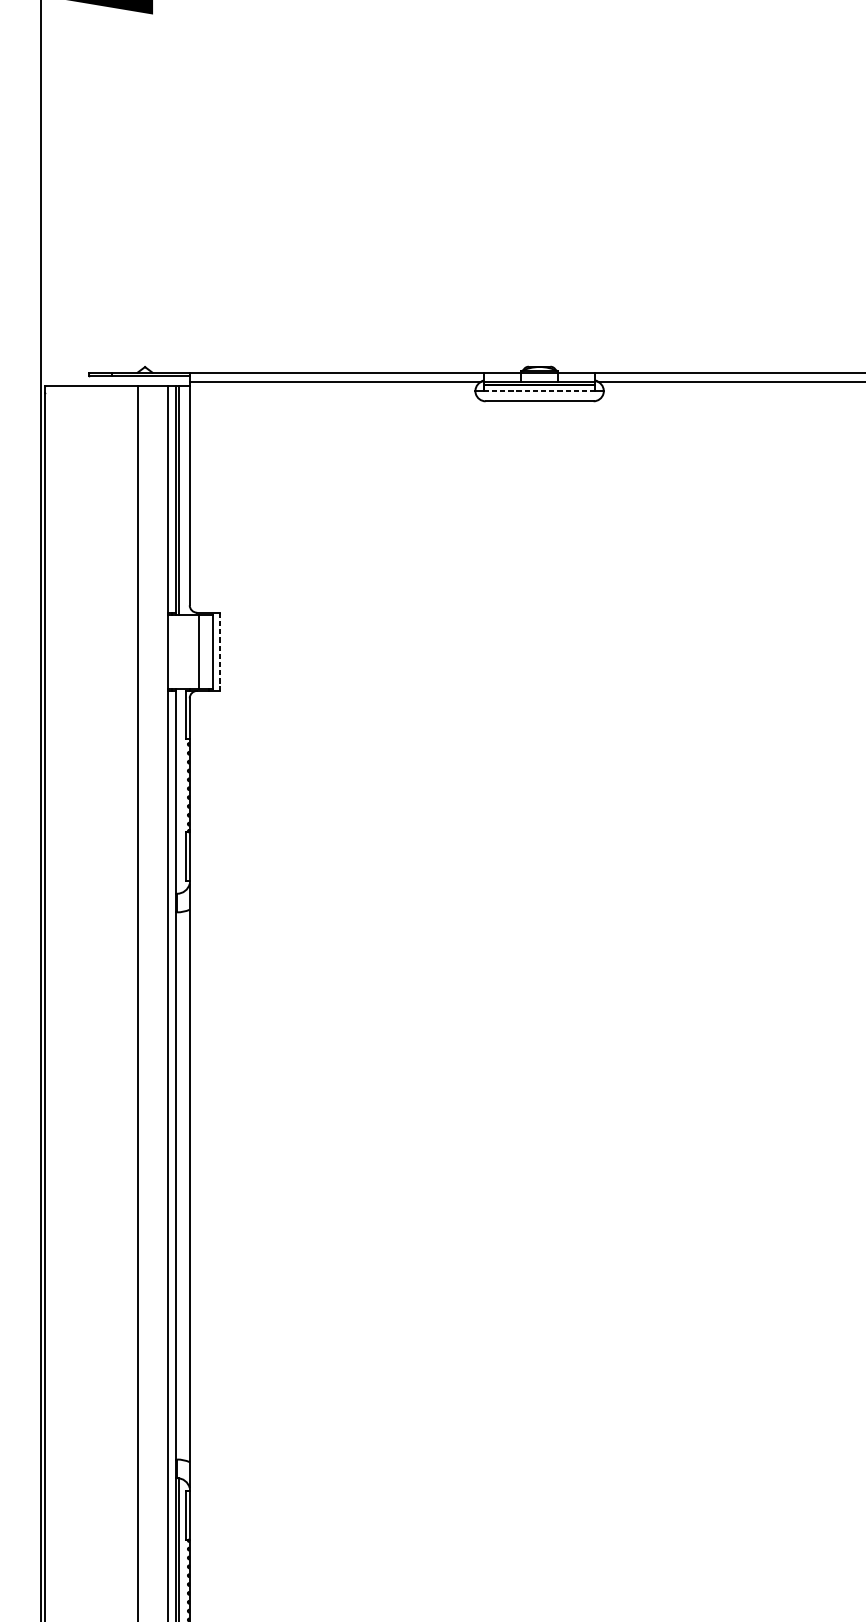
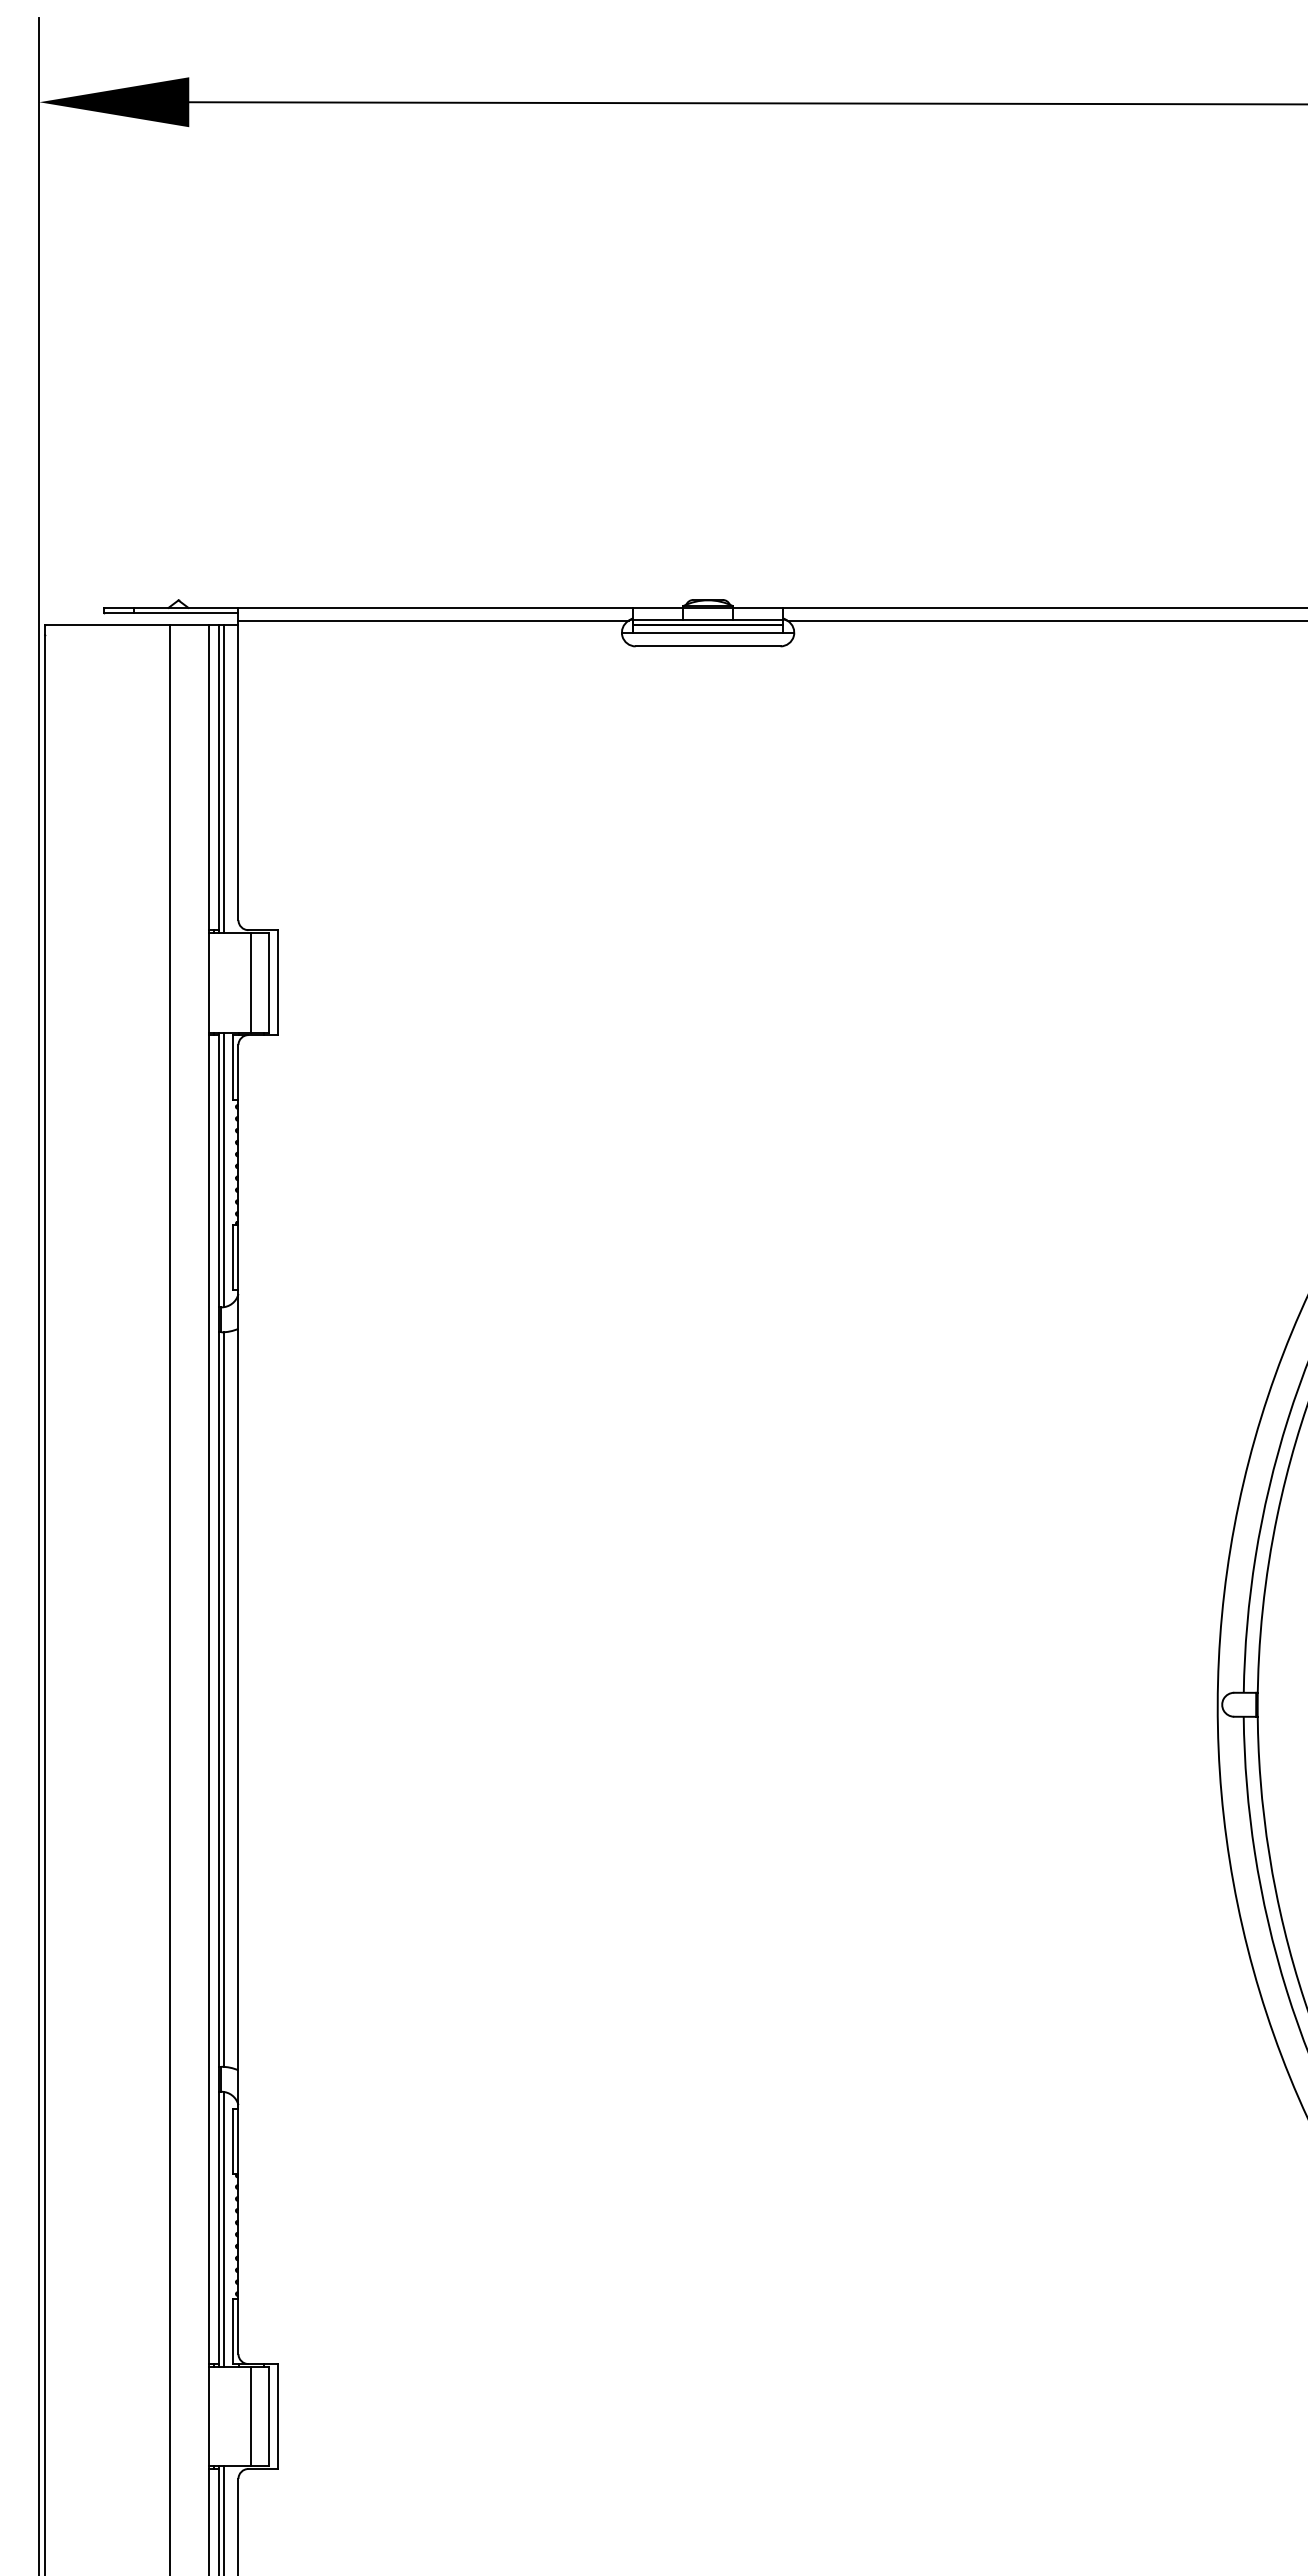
line: (539, 390) -> (708, 632), dashed -> solid
line: (219, 652) -> (278, 983), dashed -> solid
line: (179, 791) -> (224, 1169), added
line: (179, 1185) -> (224, 1699), added

